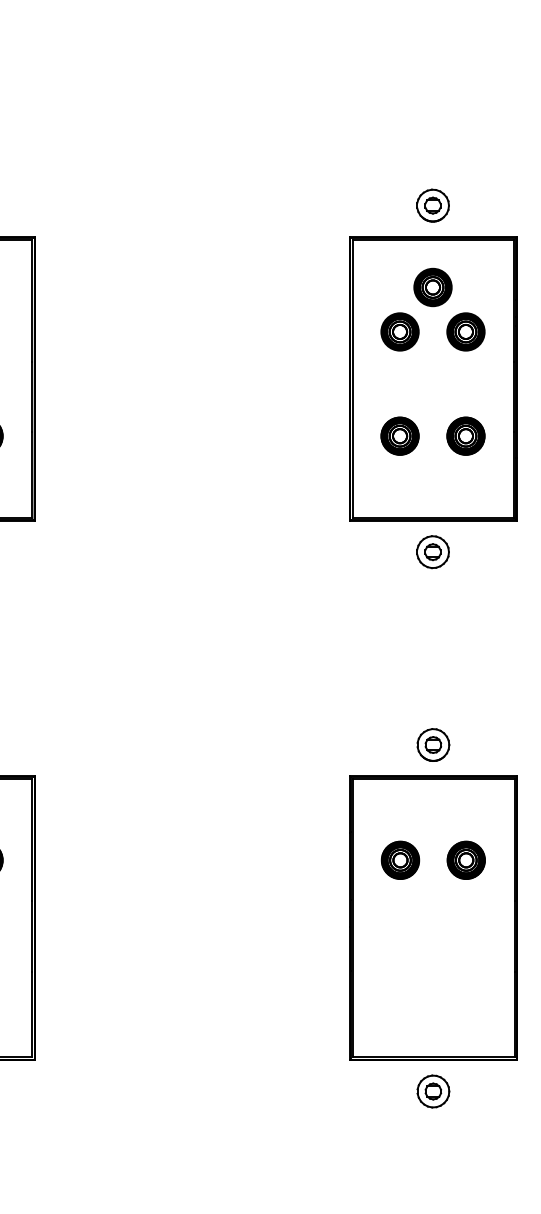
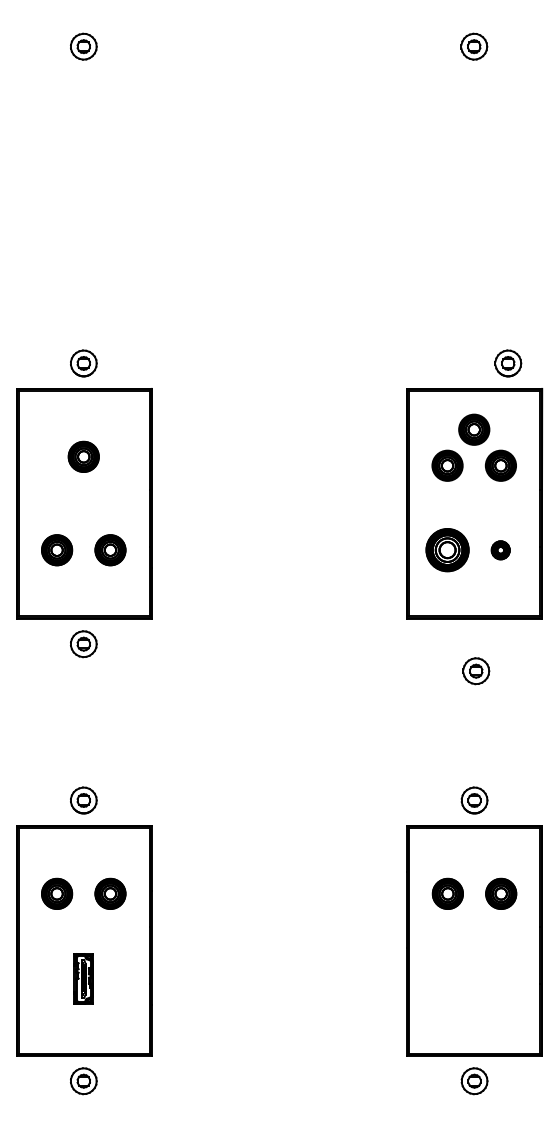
part: (433, 205) -> (508, 363), moved
part: (399, 436) -> (447, 550), size x1.4
part: (465, 436) -> (500, 550), size x0.6
part: (433, 552) -> (476, 671), moved

